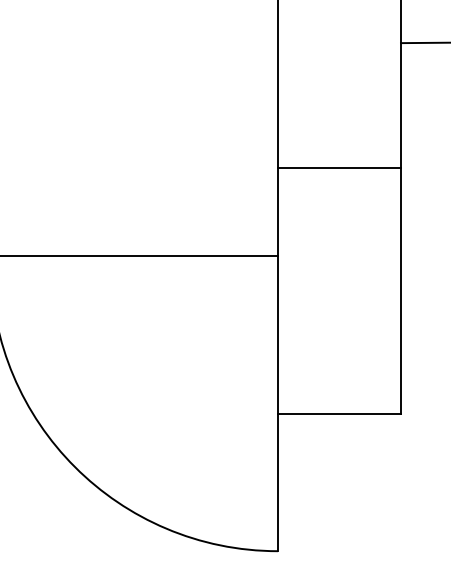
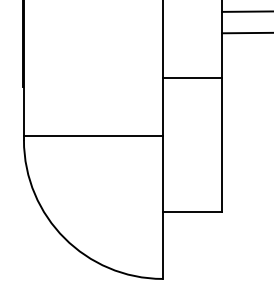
line: (339, 167) -> (192, 77), moved

